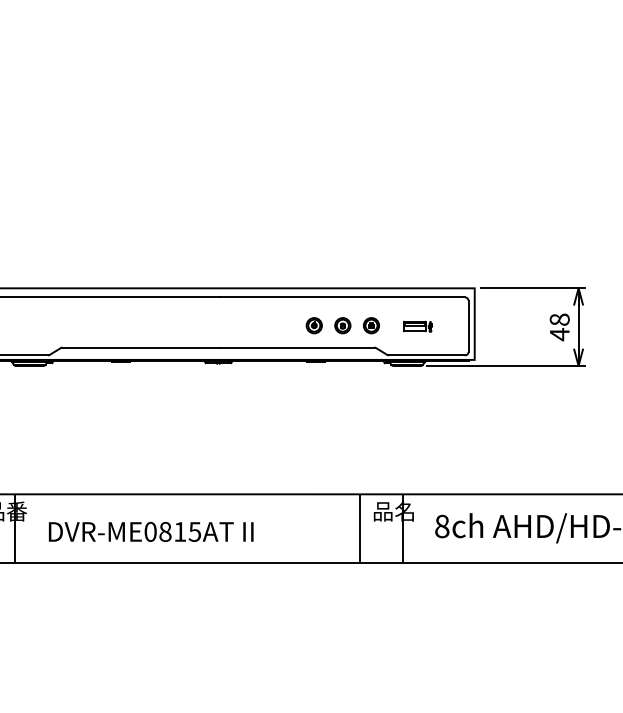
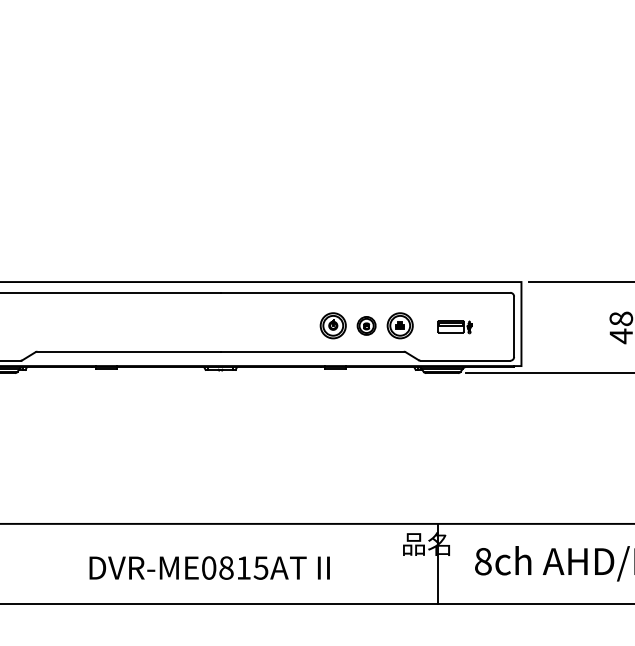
part: (313, 325) -> (332, 325), size x1.4
part: (371, 325) -> (400, 325), size x1.4
line: (360, 528) -> (387, 564), removed
text: (151, 531) -> (210, 567), moved

